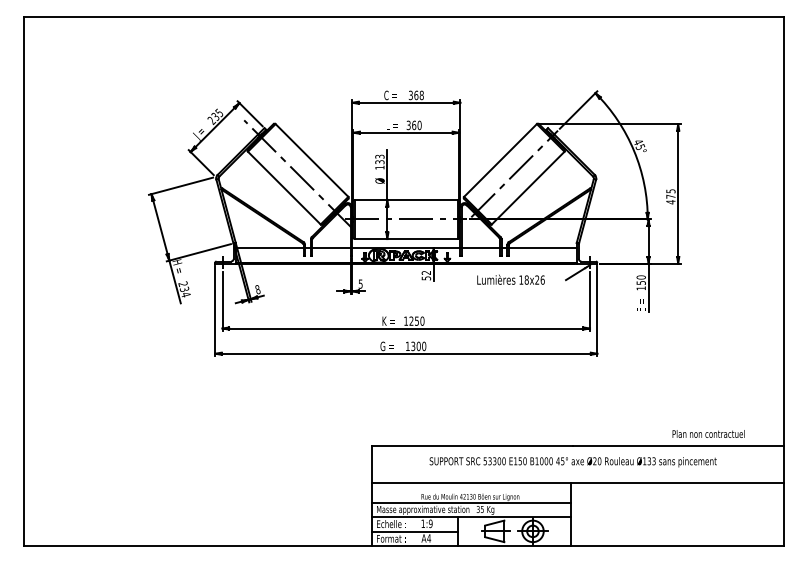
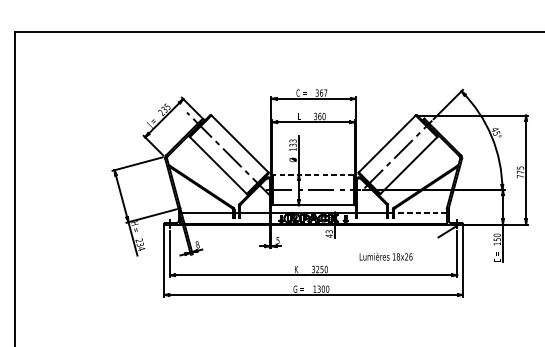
text: (421, 95) -> (325, 93), 368 -> 367
line: (405, 199) -> (313, 174), solid -> dashed
text: (670, 202) -> (520, 176), 475 -> 775
line: (542, 248) -> (420, 212), solid -> dashed
text: (426, 275) -> (329, 233), 52 -> 43
text: (510, 279) -> (385, 256), moved
text: (406, 320) -> (313, 268), 1250 -> 3250

